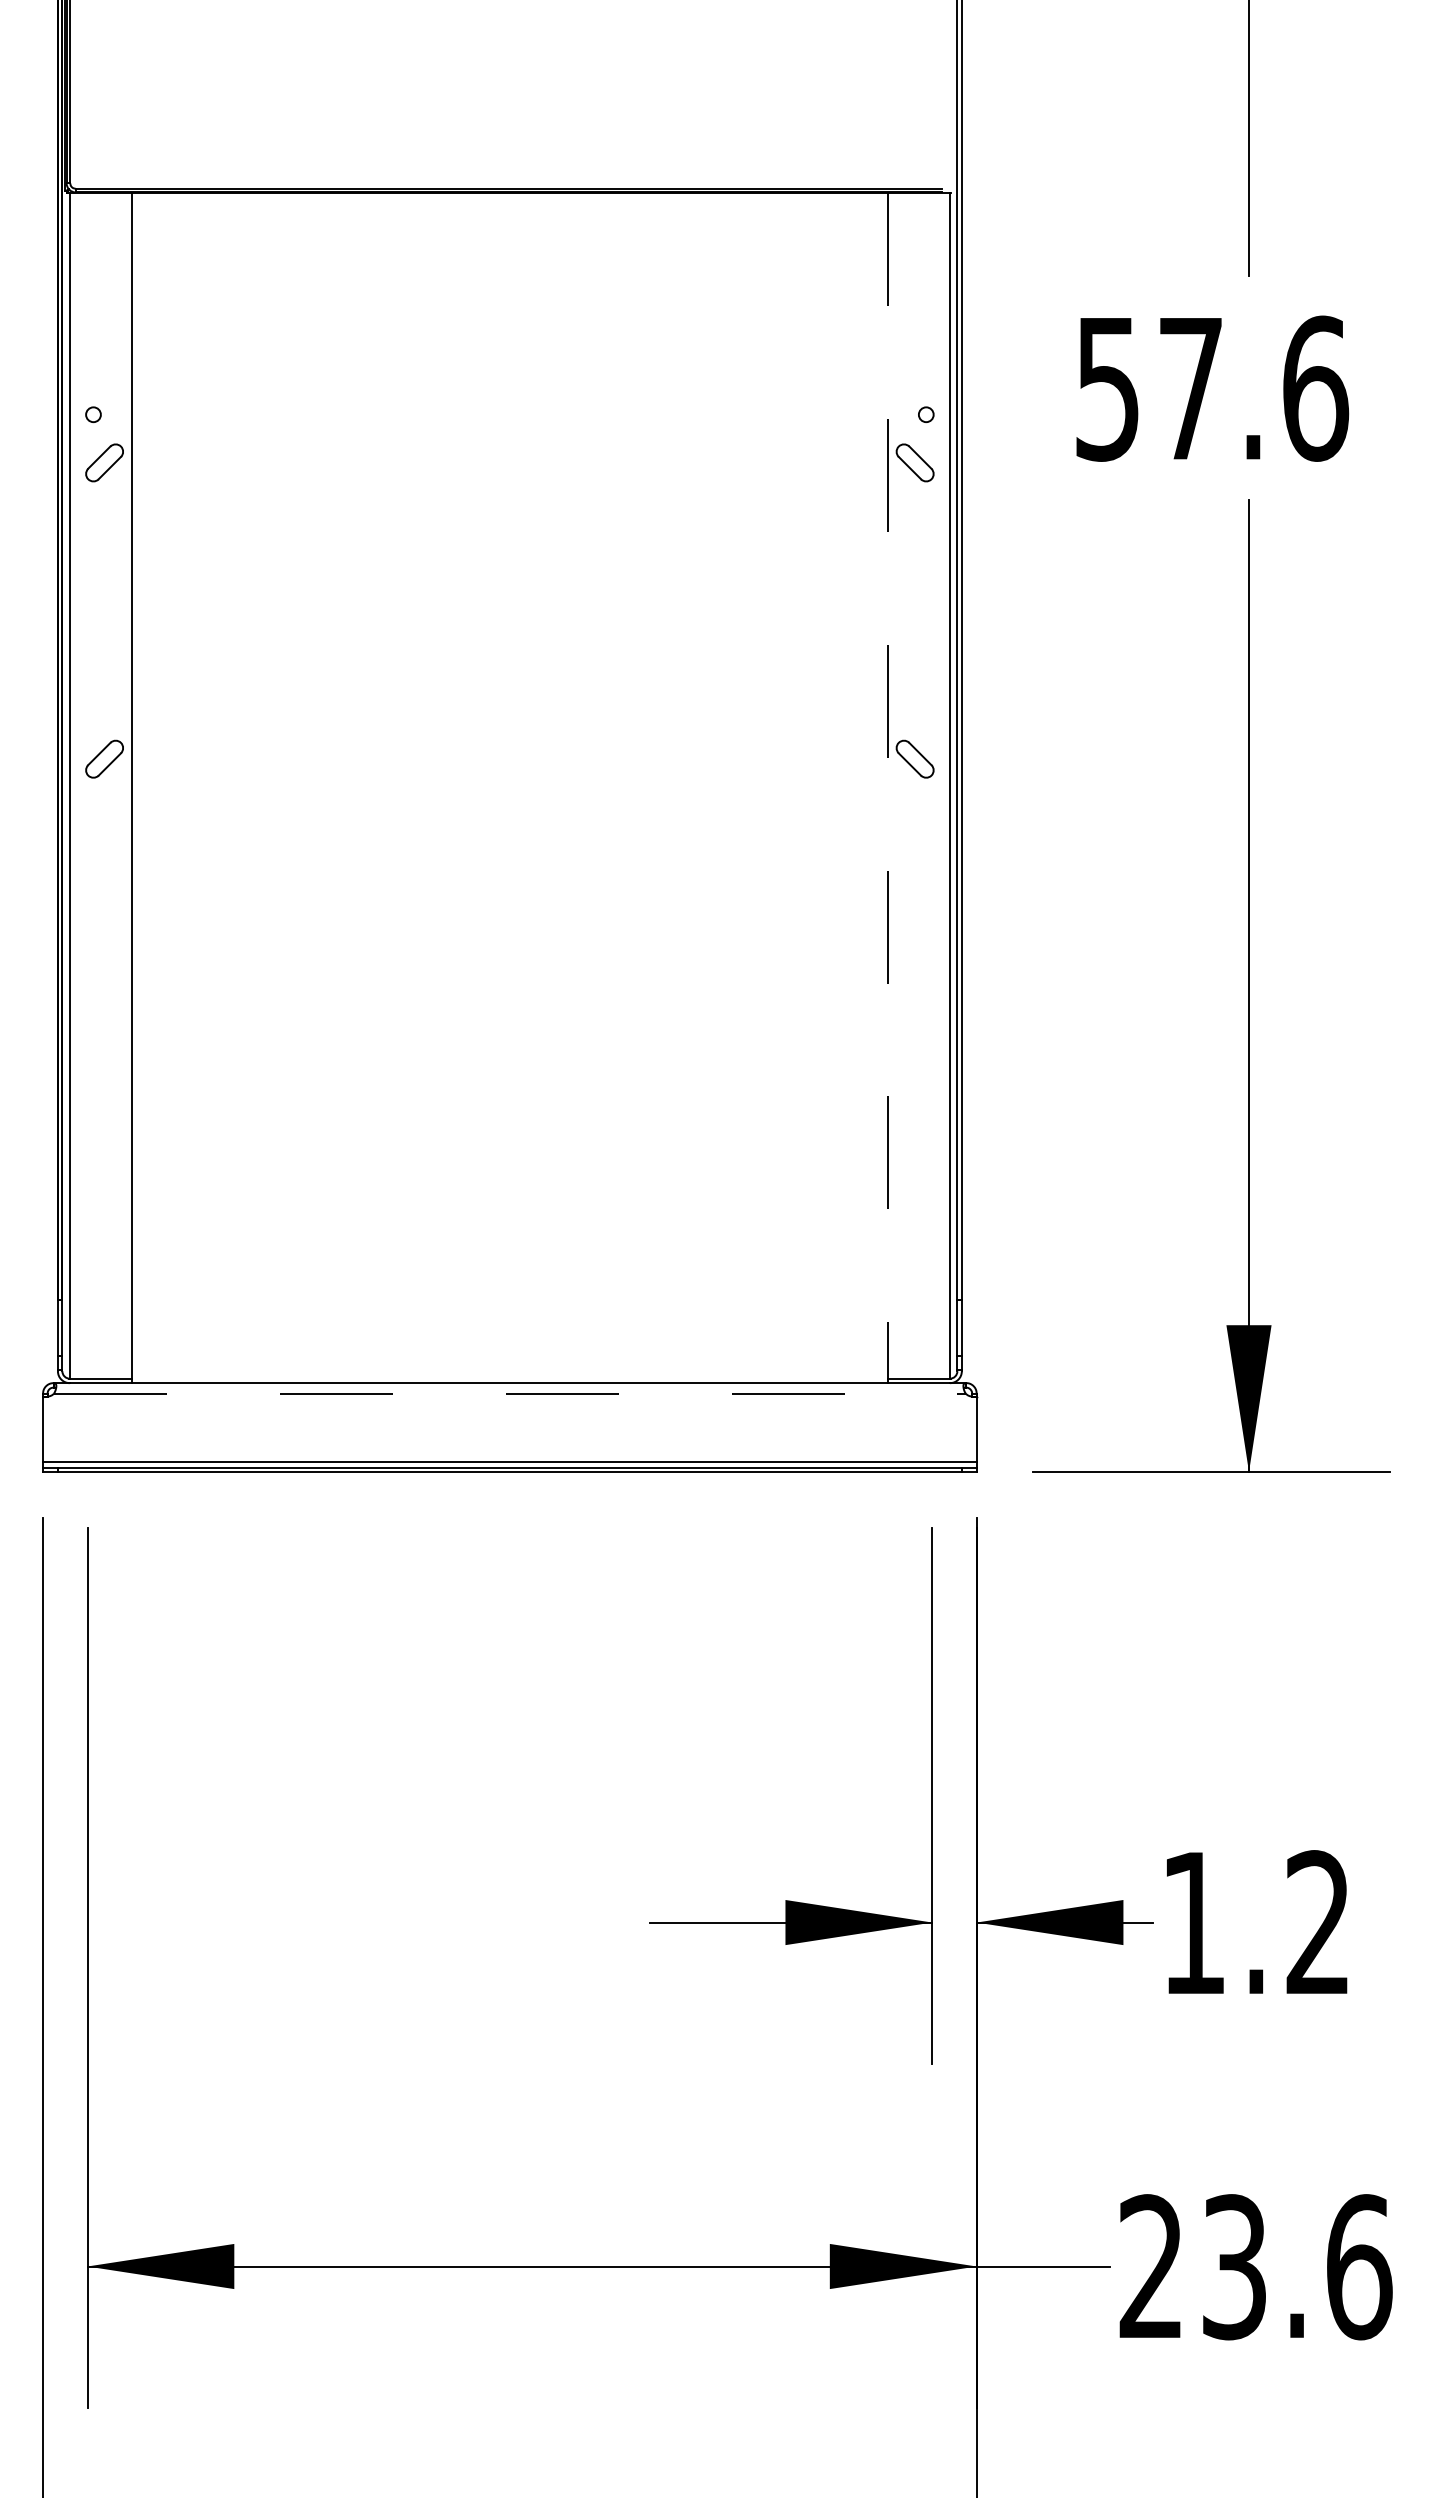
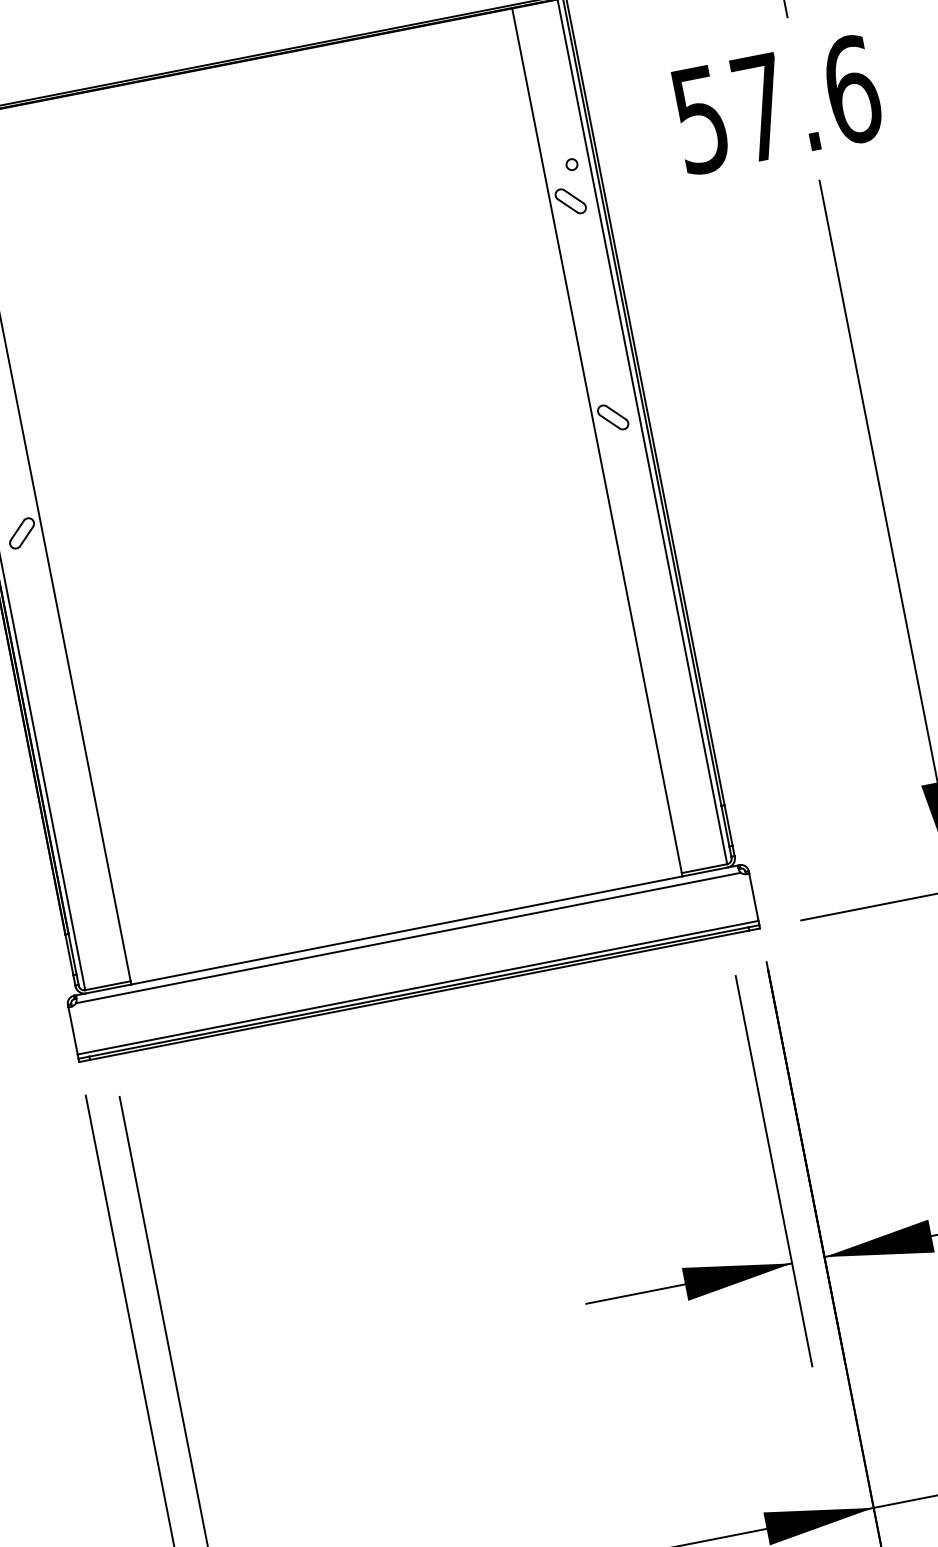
line: (887, 785) -> (596, 440), dashed -> solid
line: (509, 1393) -> (408, 938), dashed -> solid

